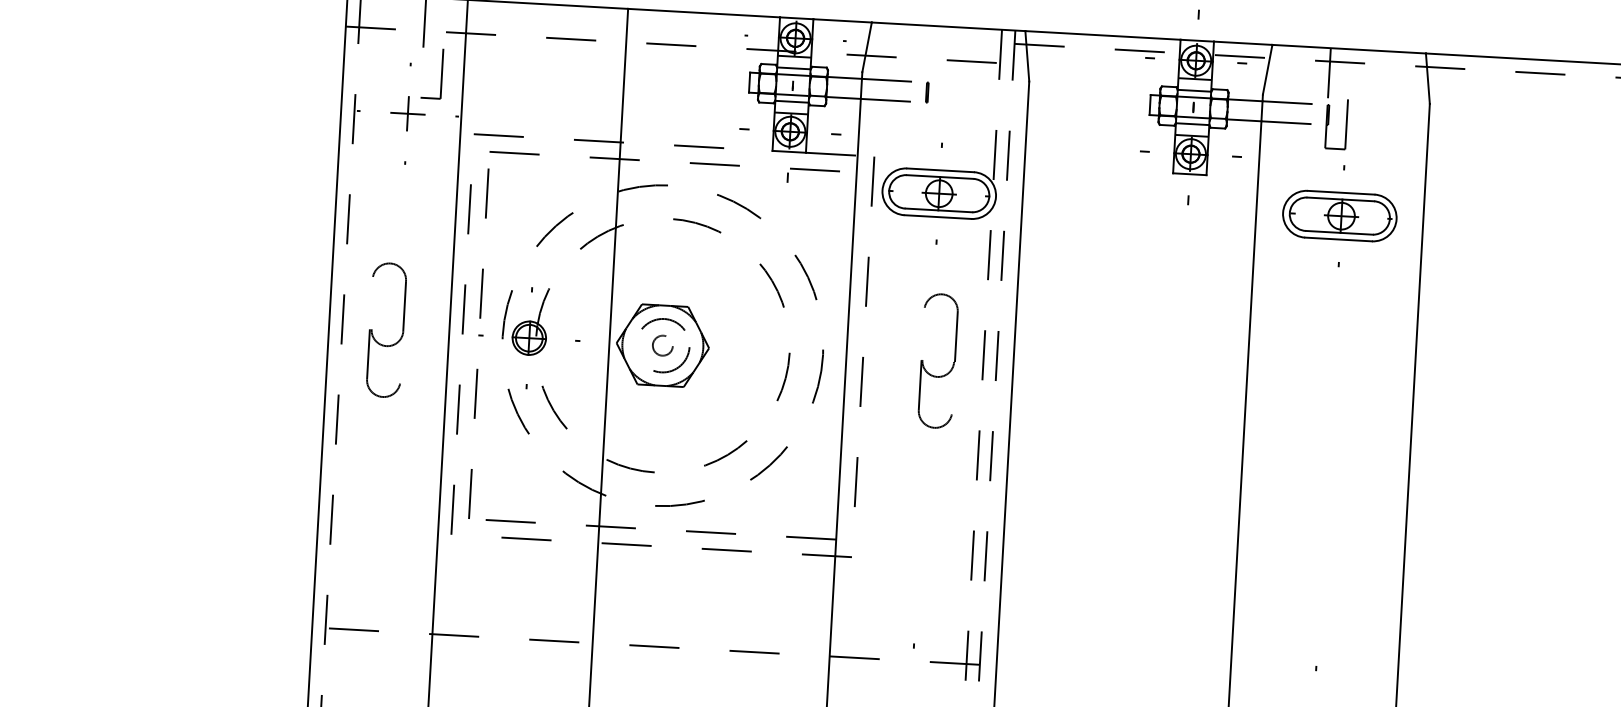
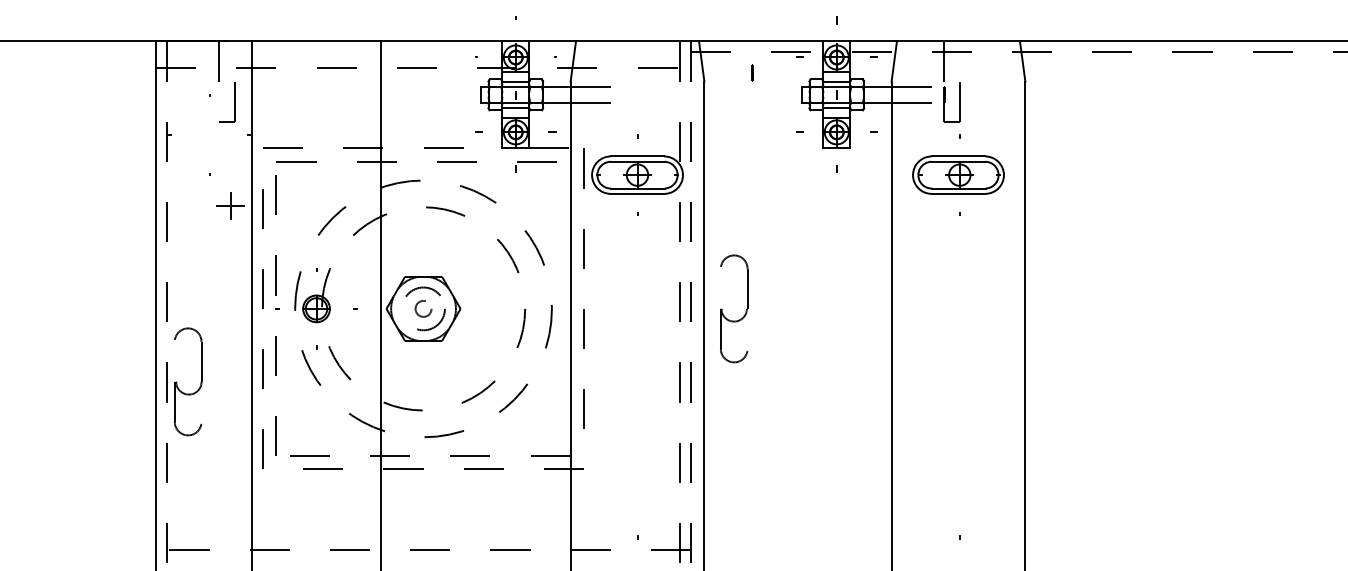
line: (927, 92) -> (752, 72), moved
part: (407, 113) -> (230, 205), moved
part: (373, 330) -> (177, 382), moved
part: (952, 363) -> (745, 310), moved

